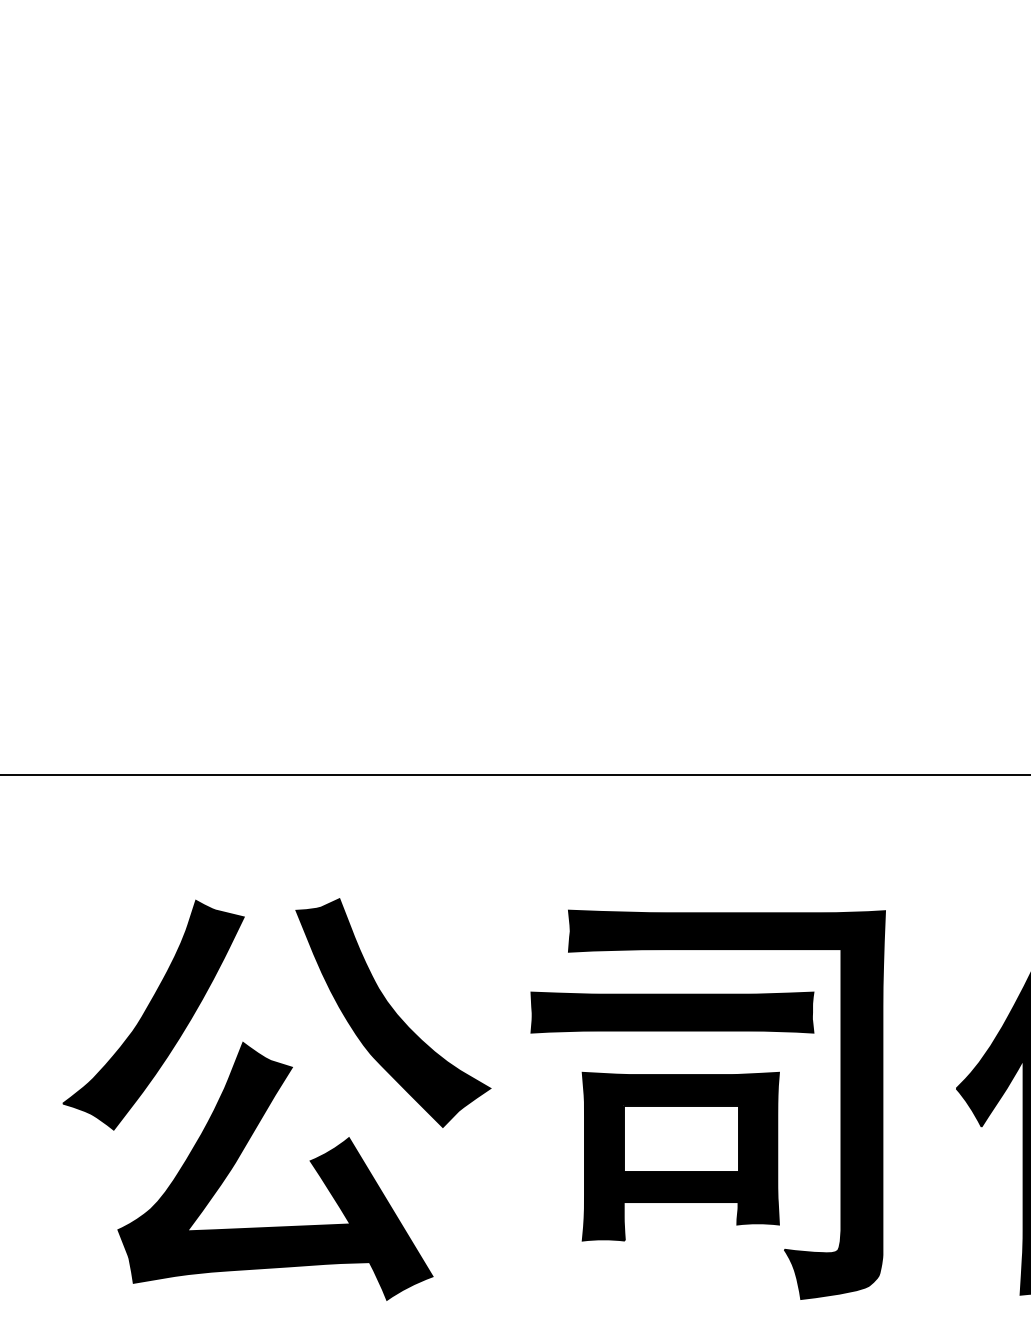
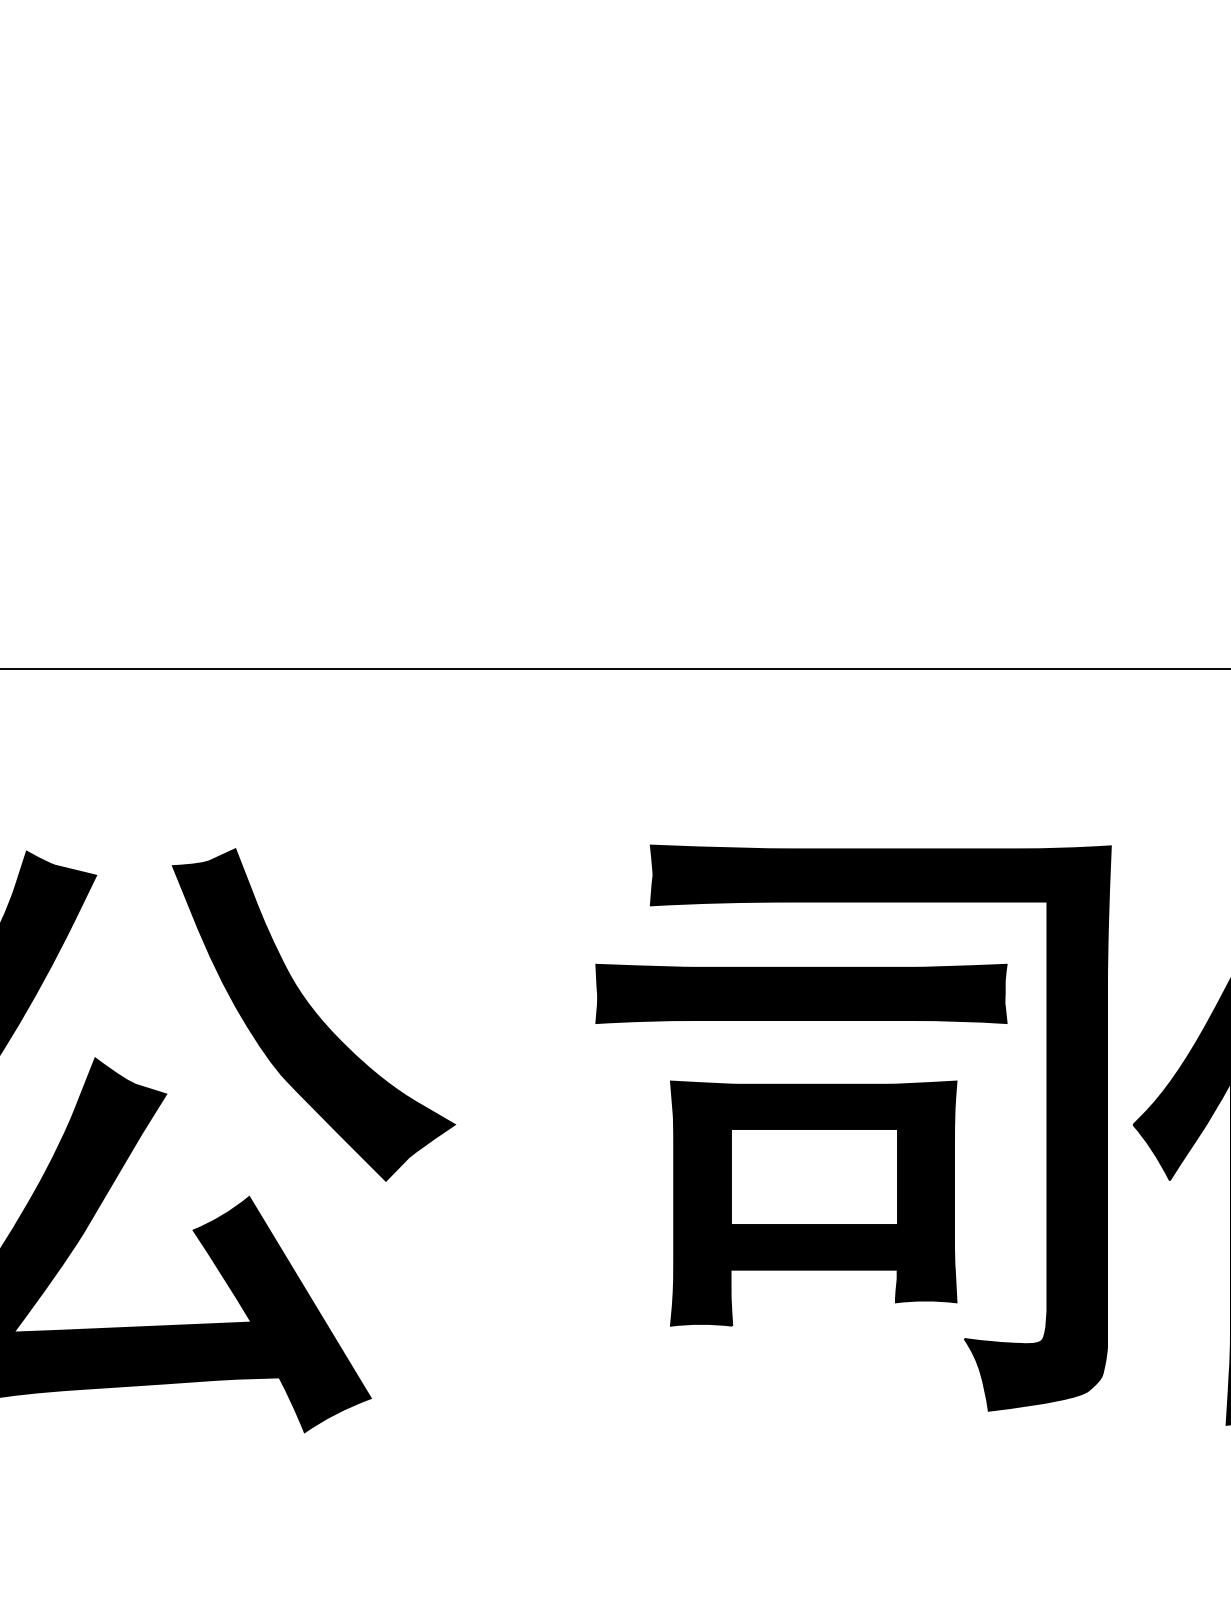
part: (707, 1104) -> (852, 1127), moved

